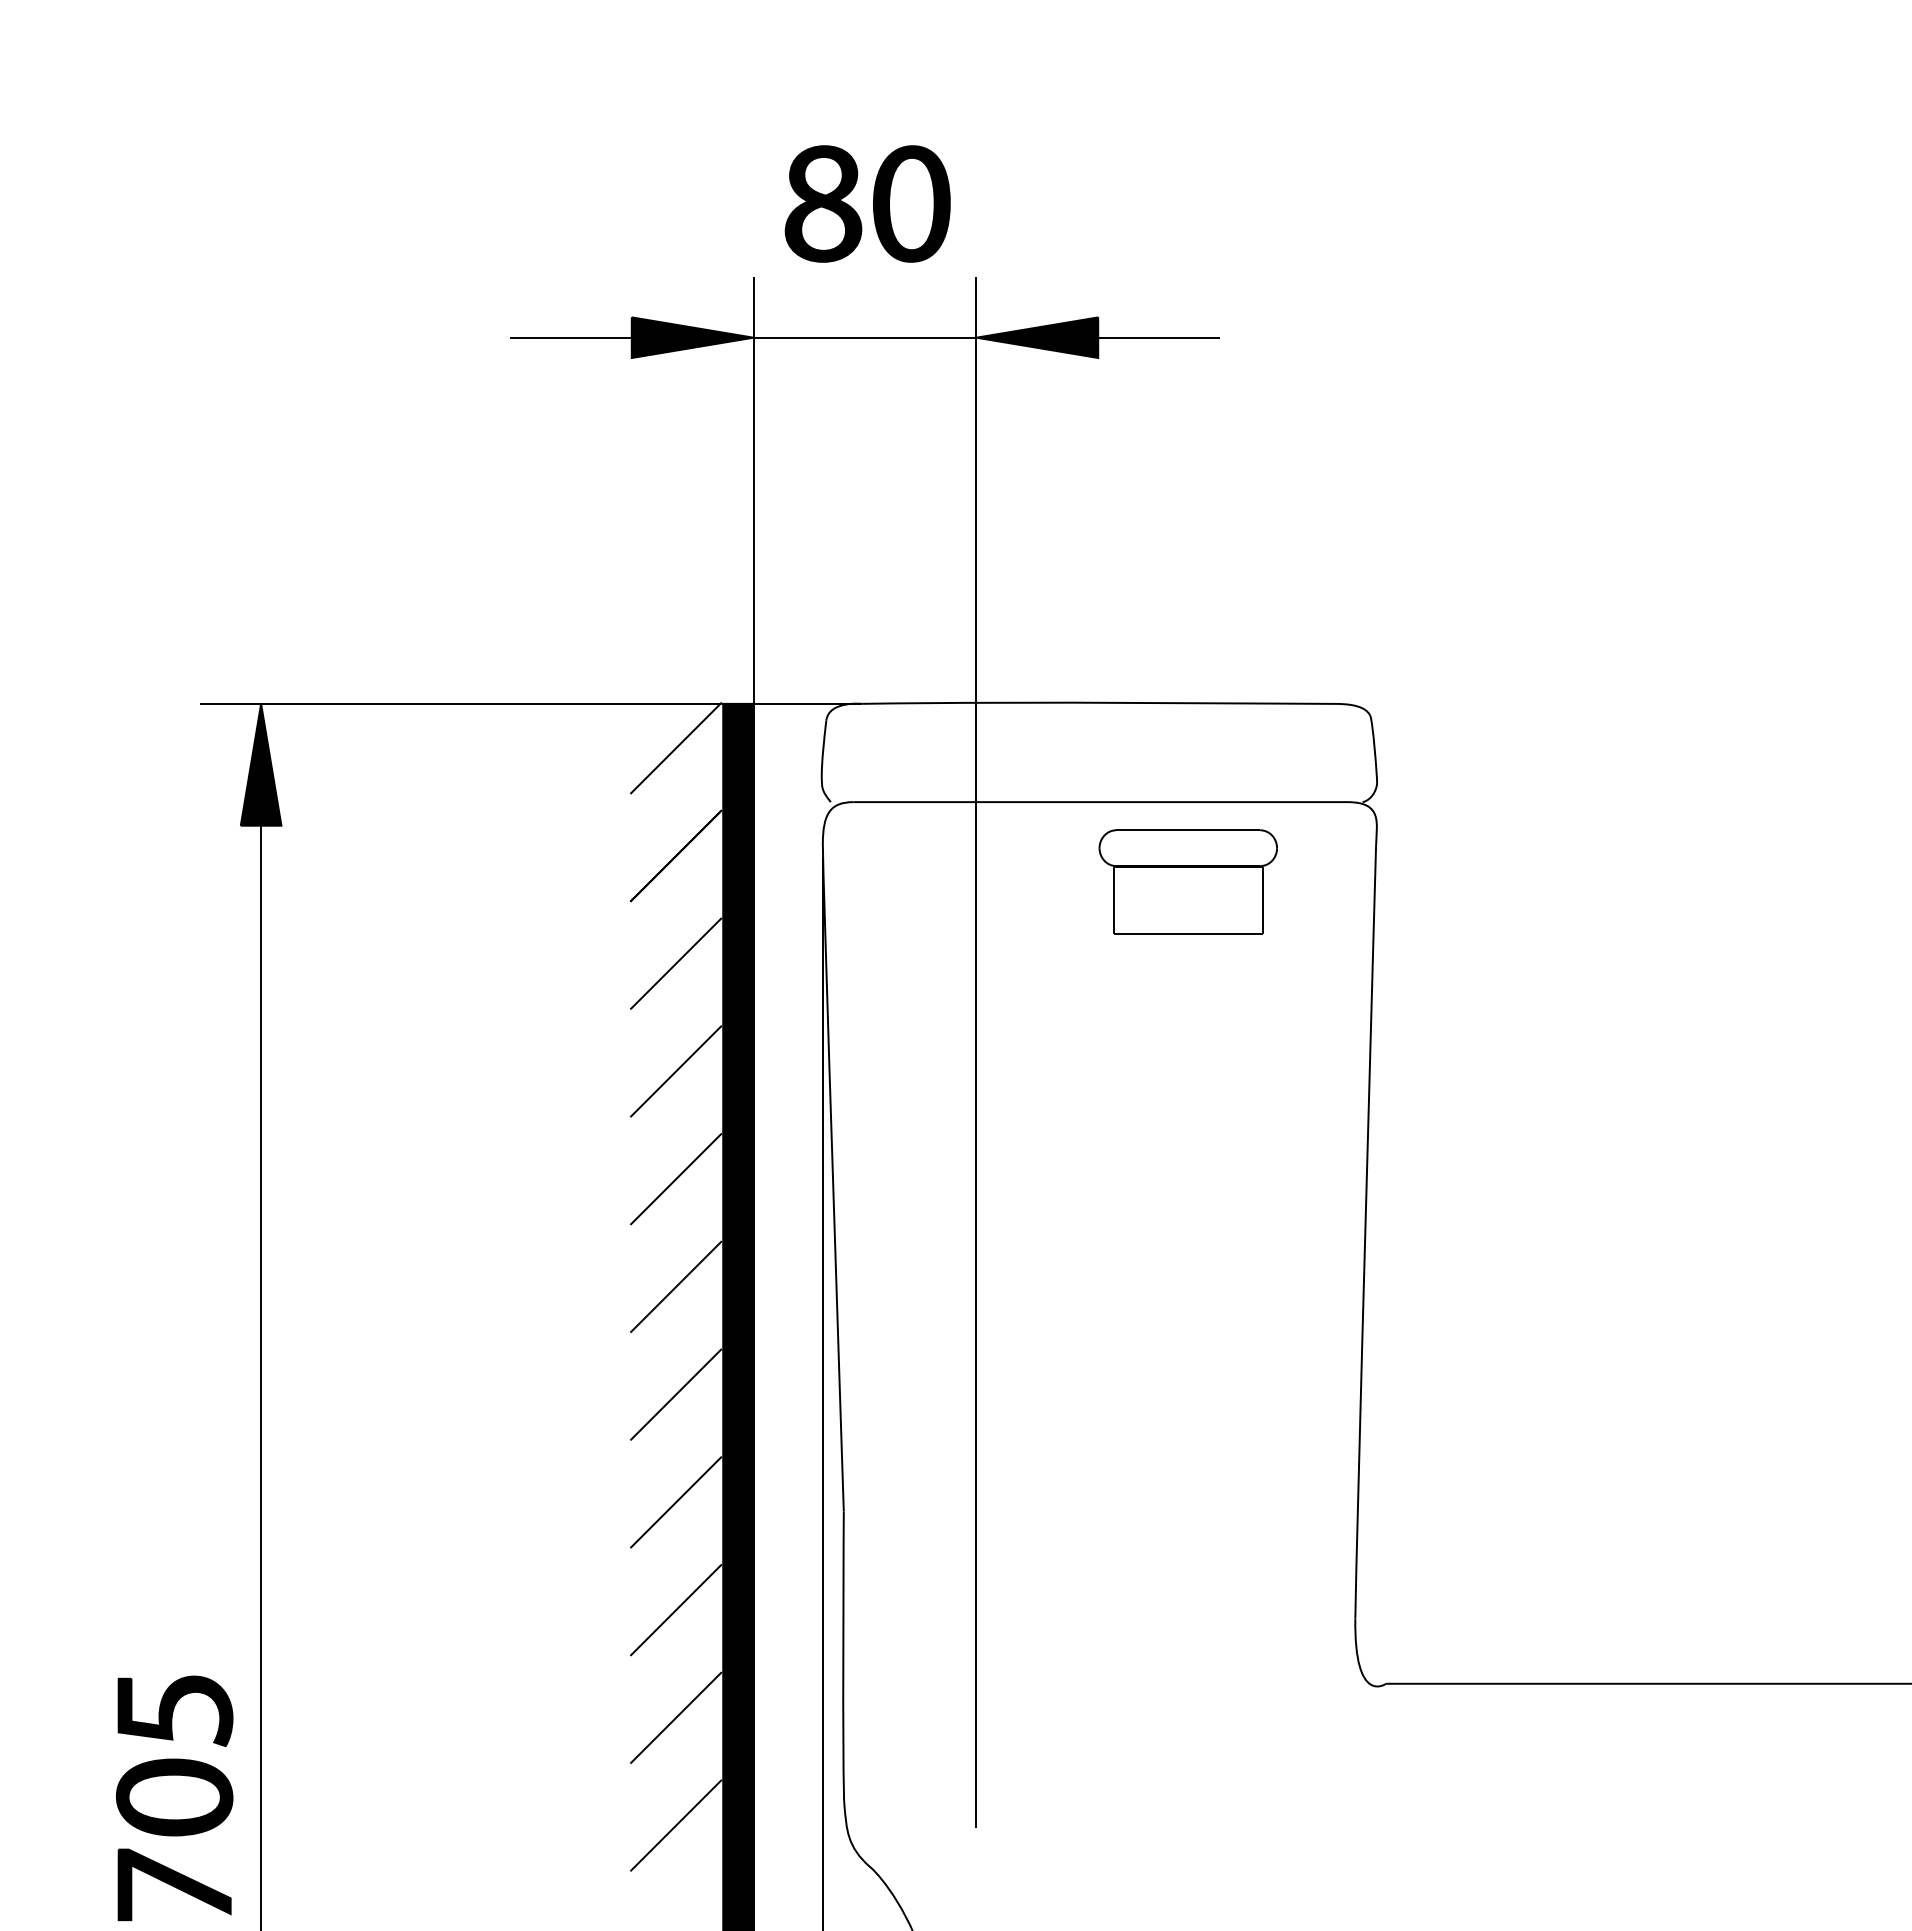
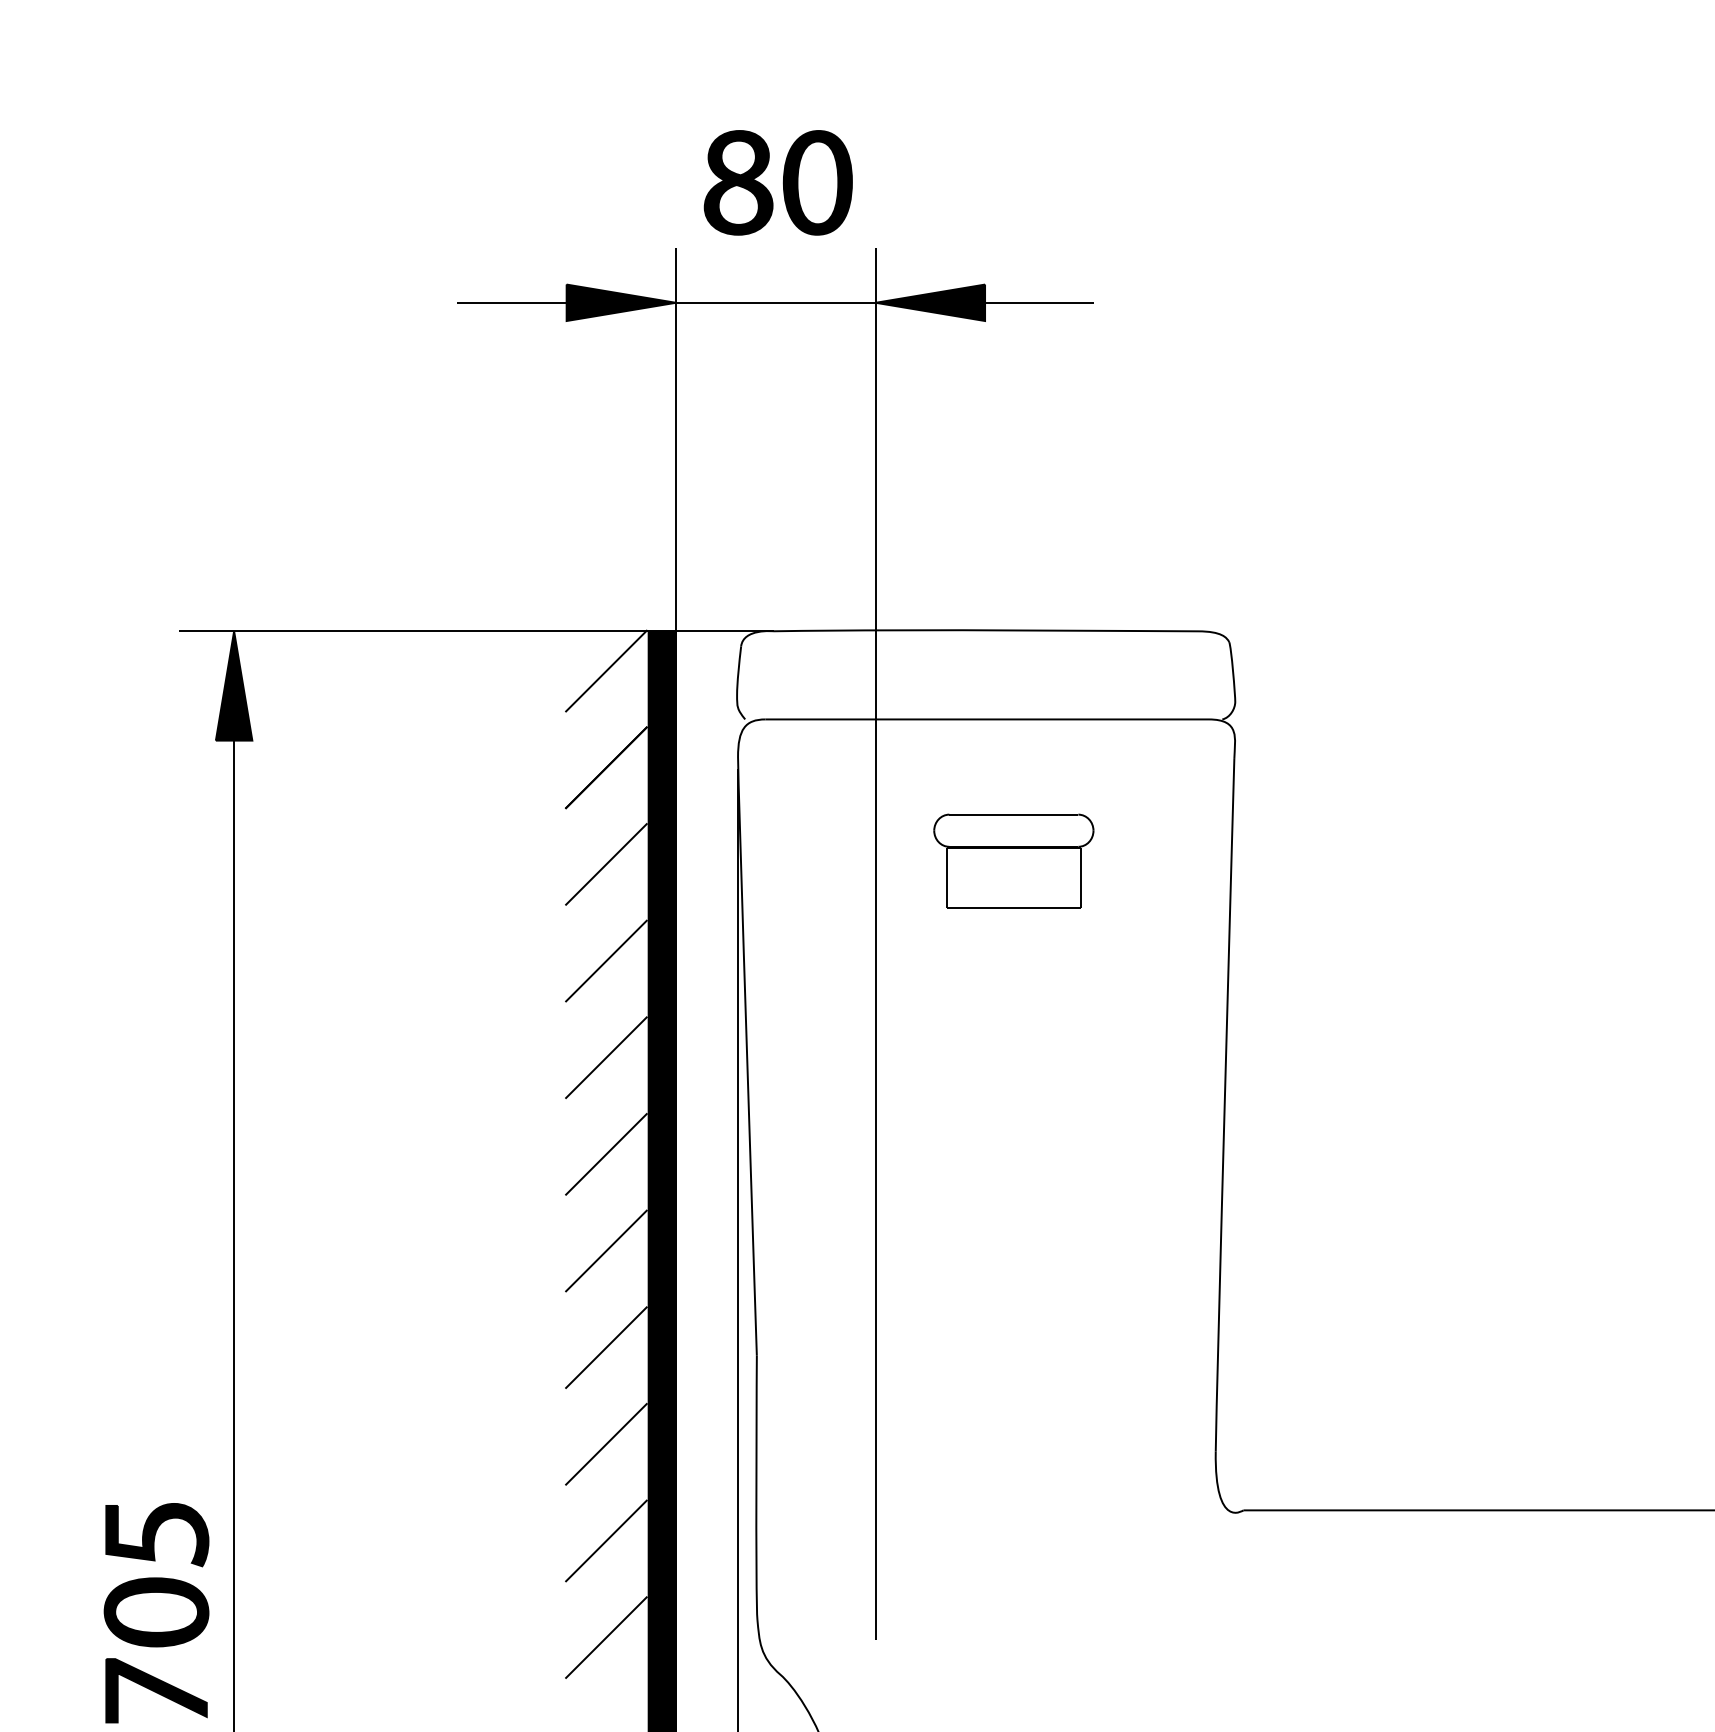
part: (1187, 881) -> (1013, 860), moved

